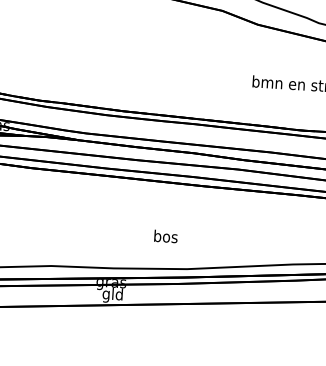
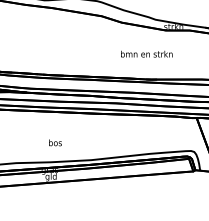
text: (166, 235) -> (55, 142), moved

